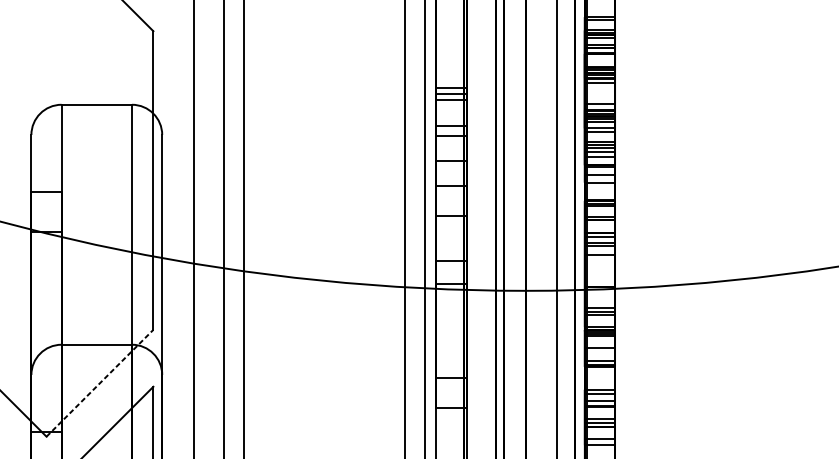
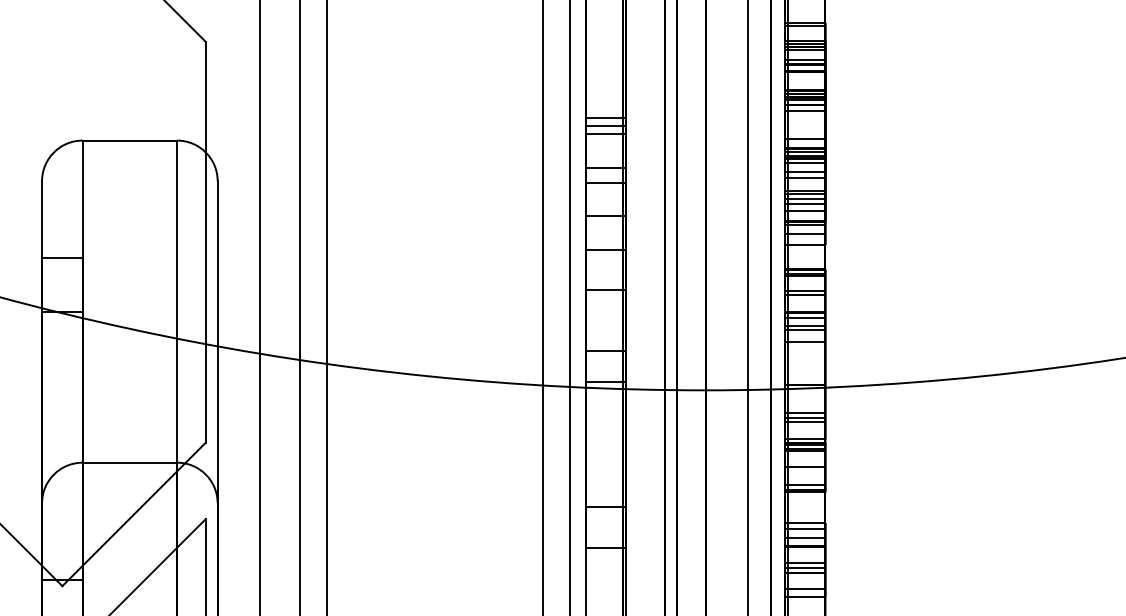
line: (100, 383) -> (134, 514), dashed -> solid

